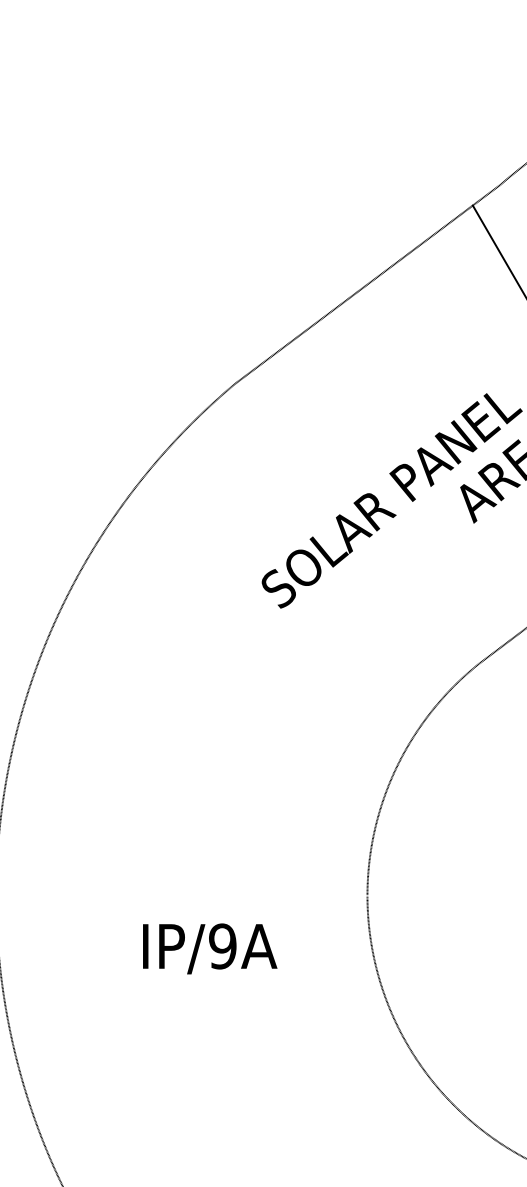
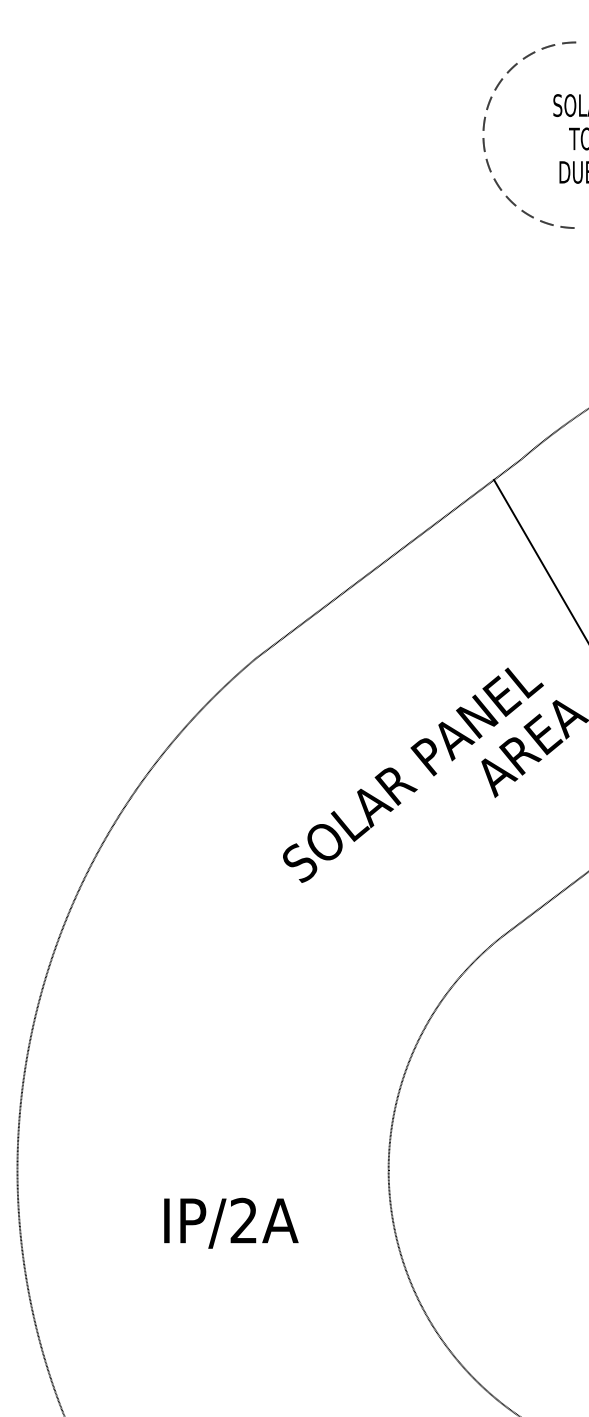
text: (222, 946) -> (243, 1220), IP/9A -> IP/2A

